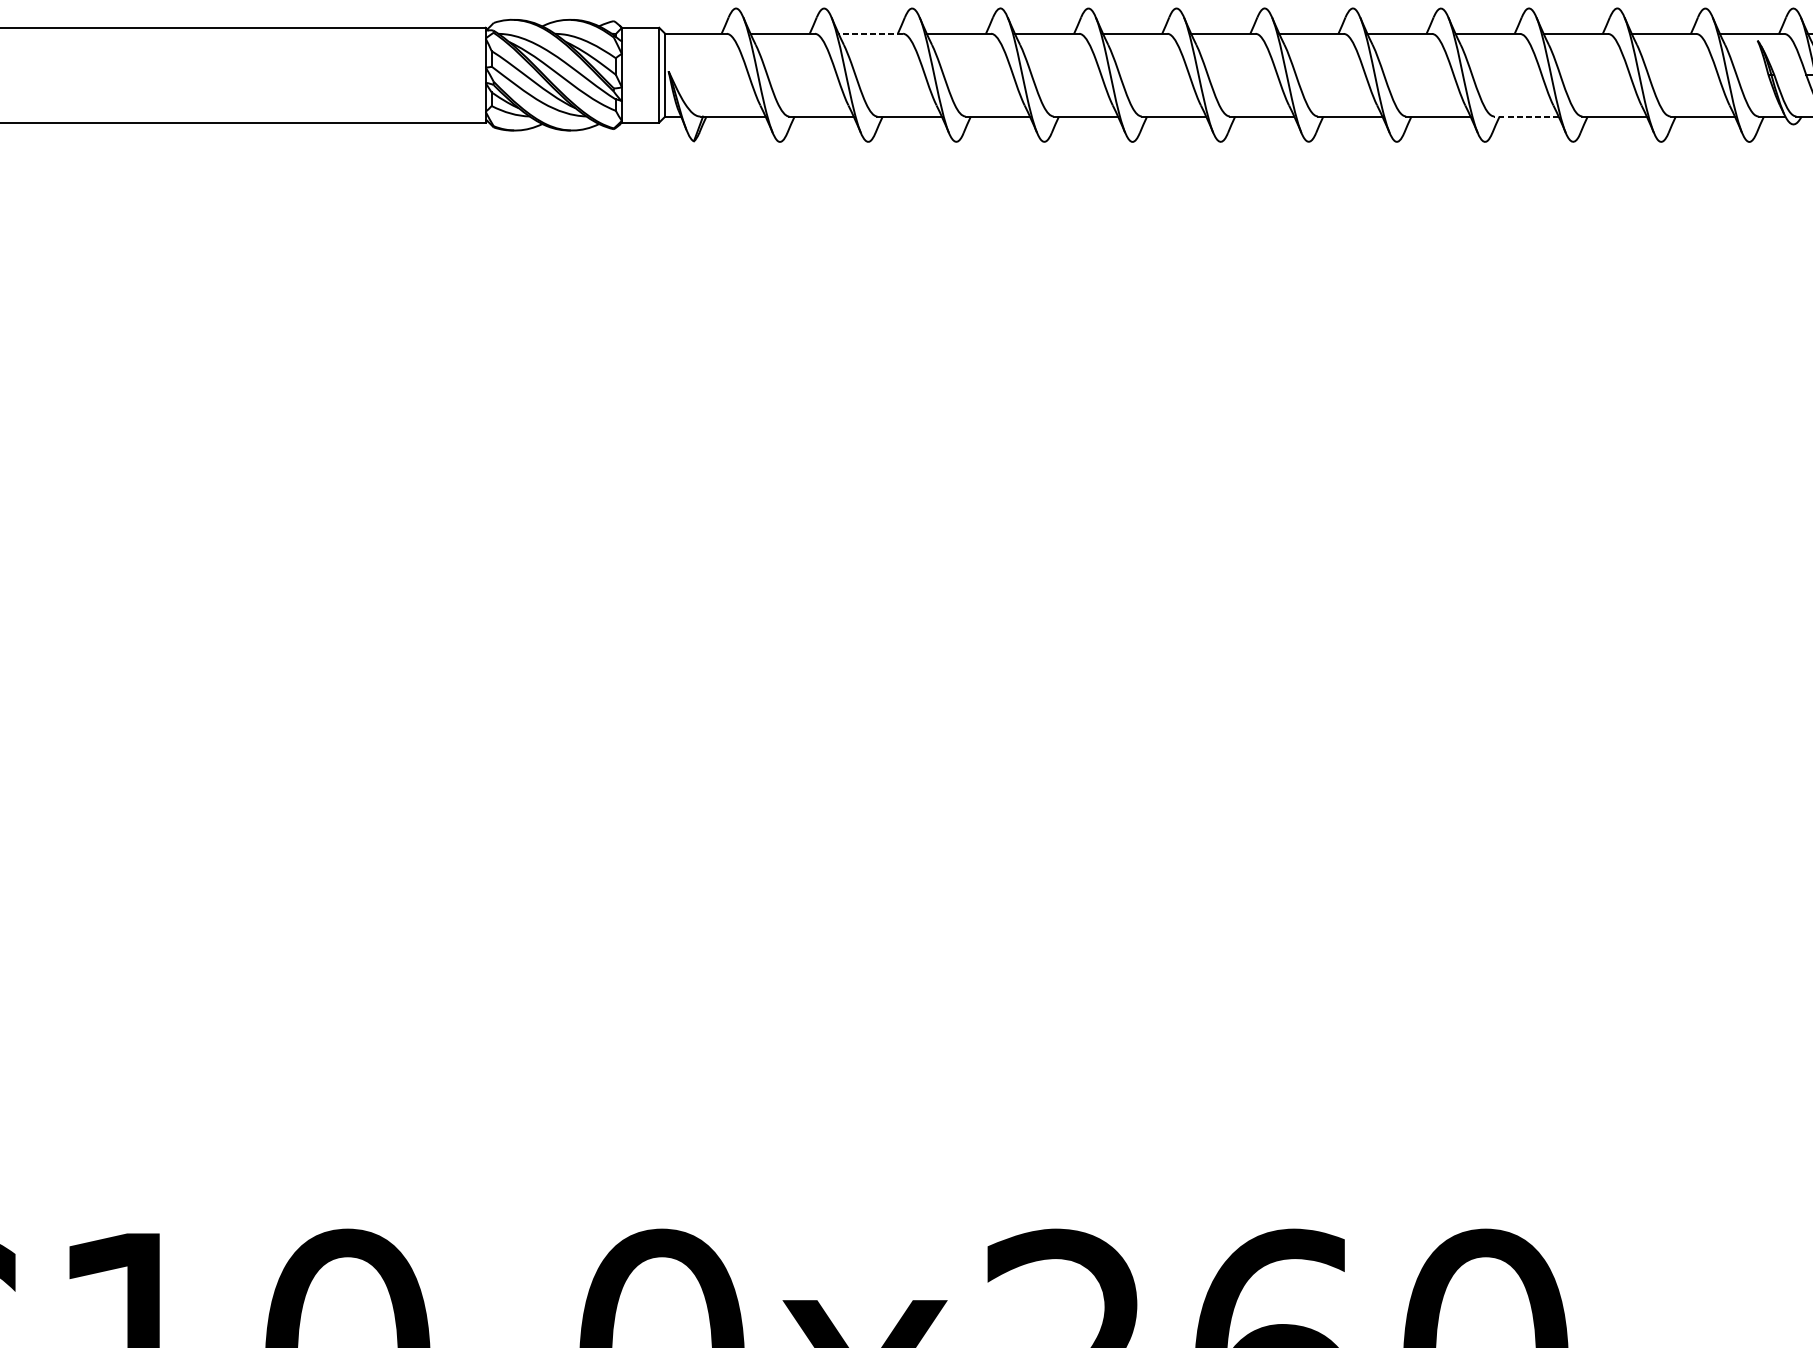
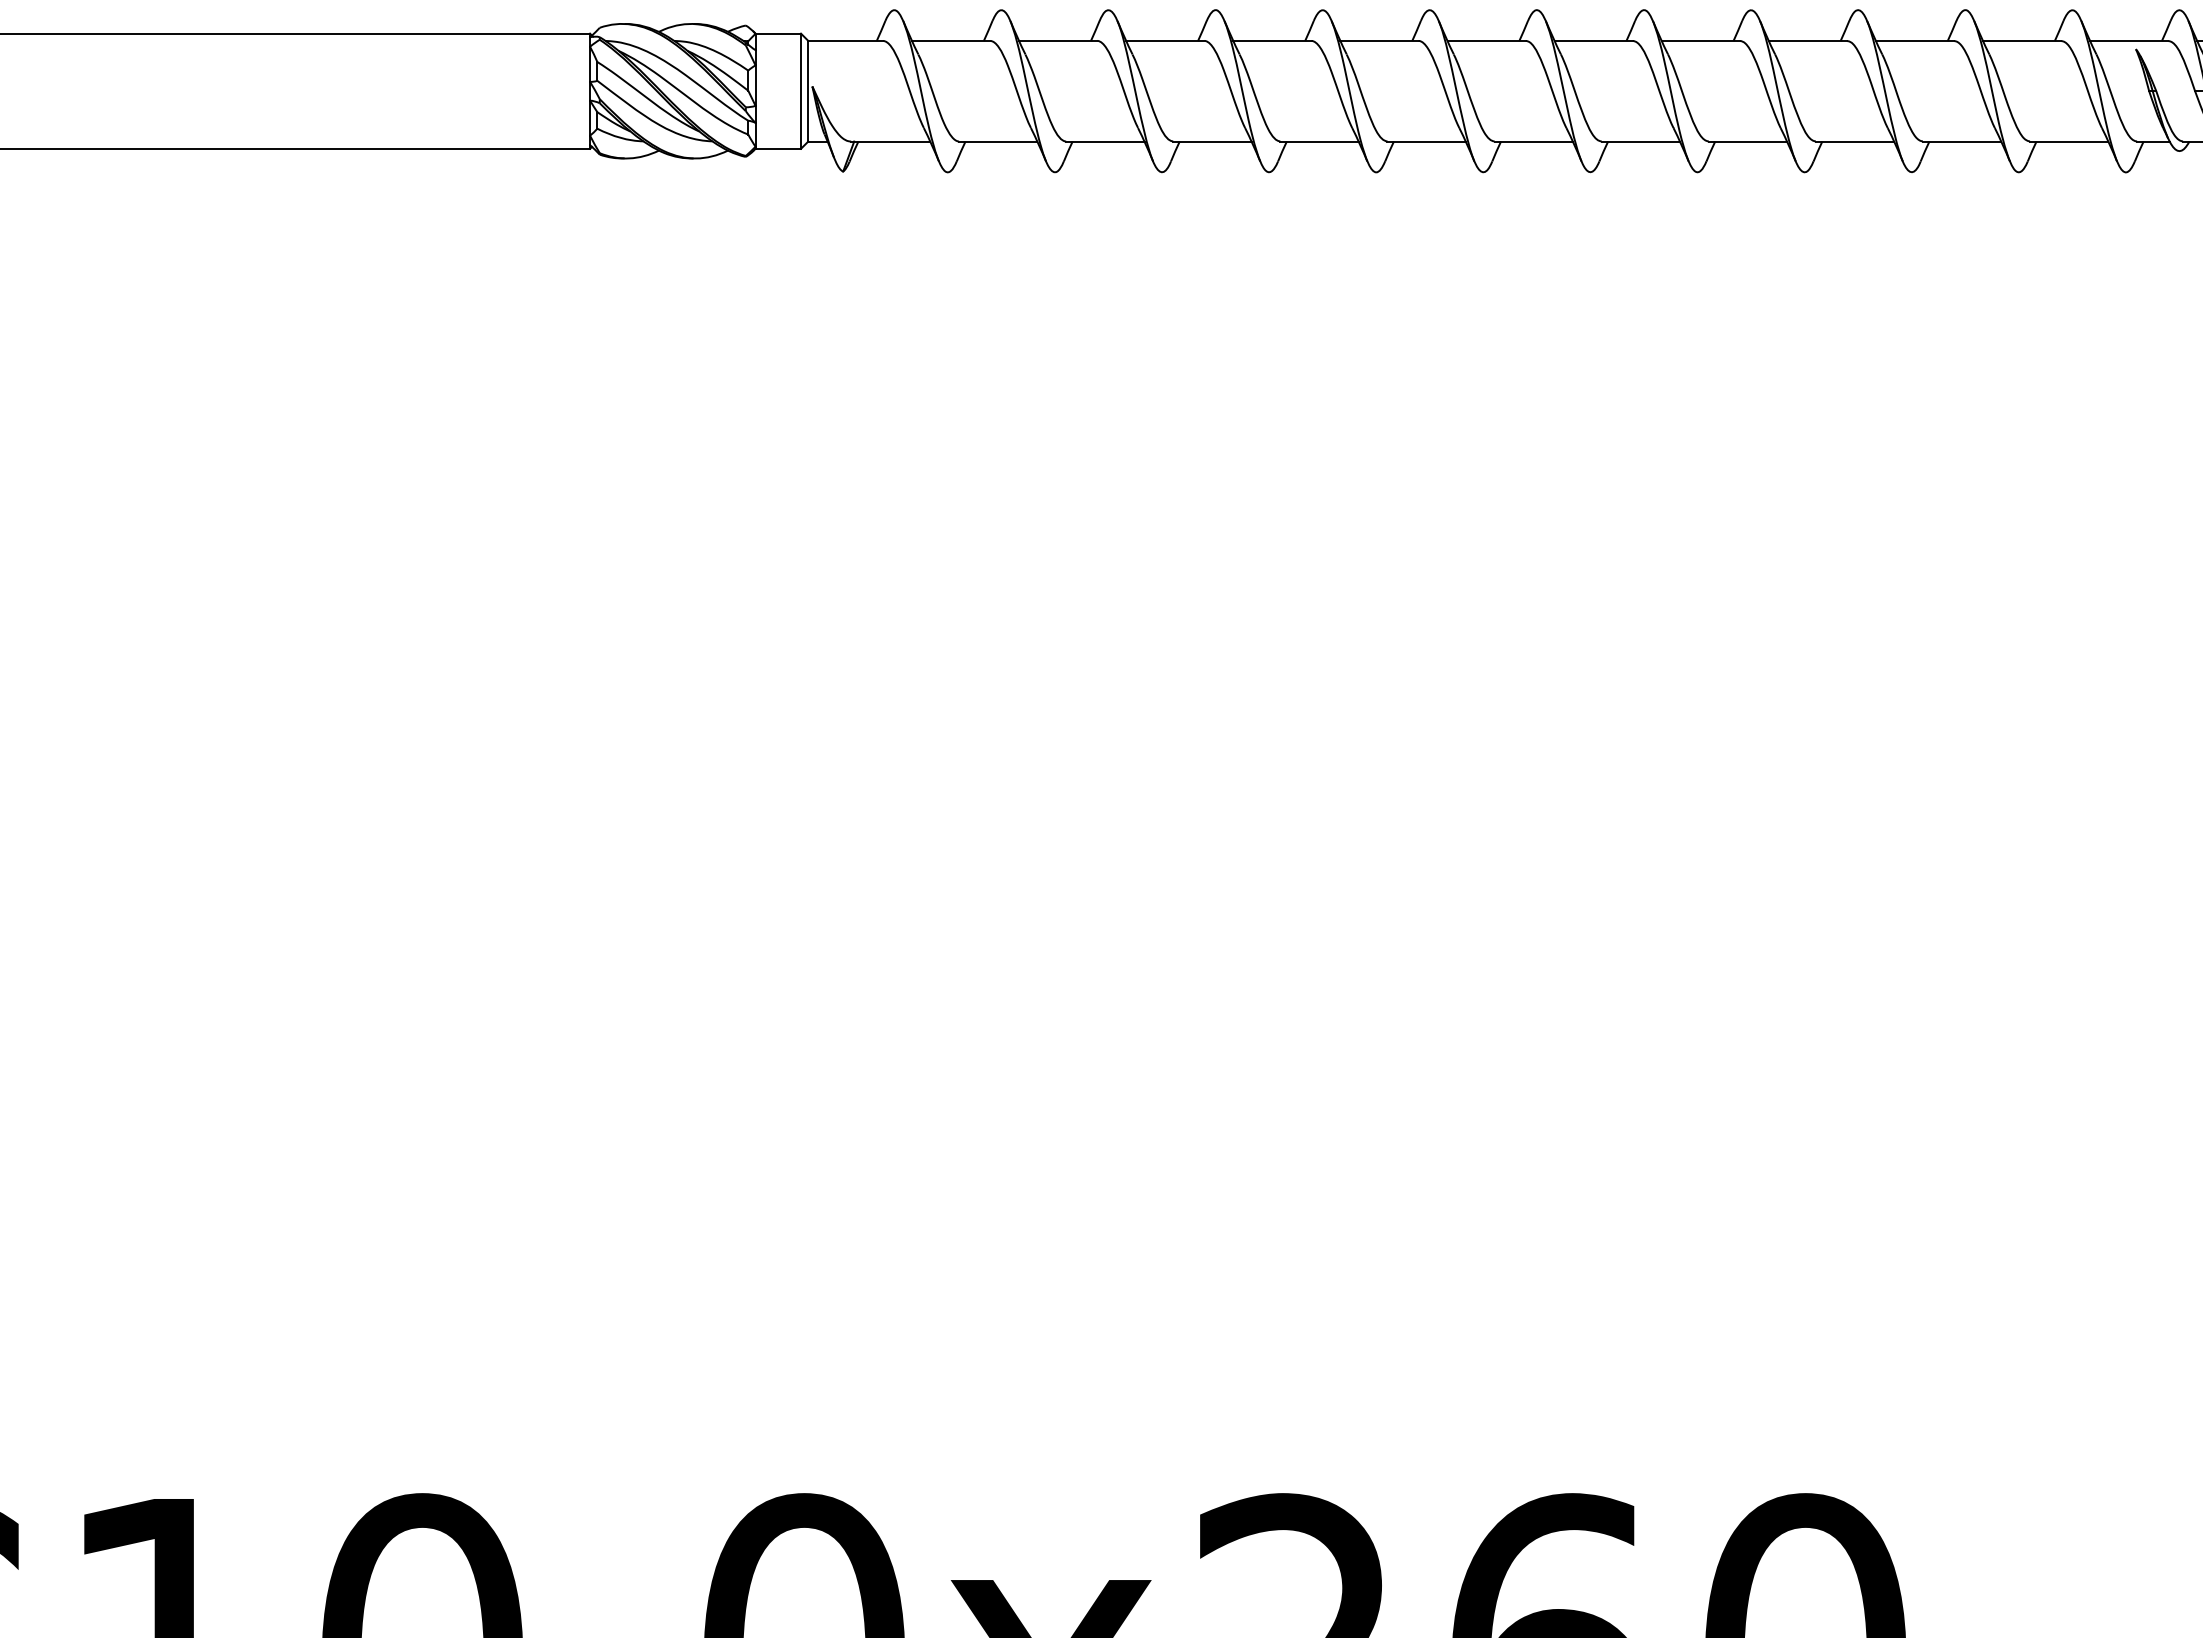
line: (870, 33) -> (1057, 40), dashed -> solid
line: (1526, 116) -> (1854, 141), dashed -> solid

